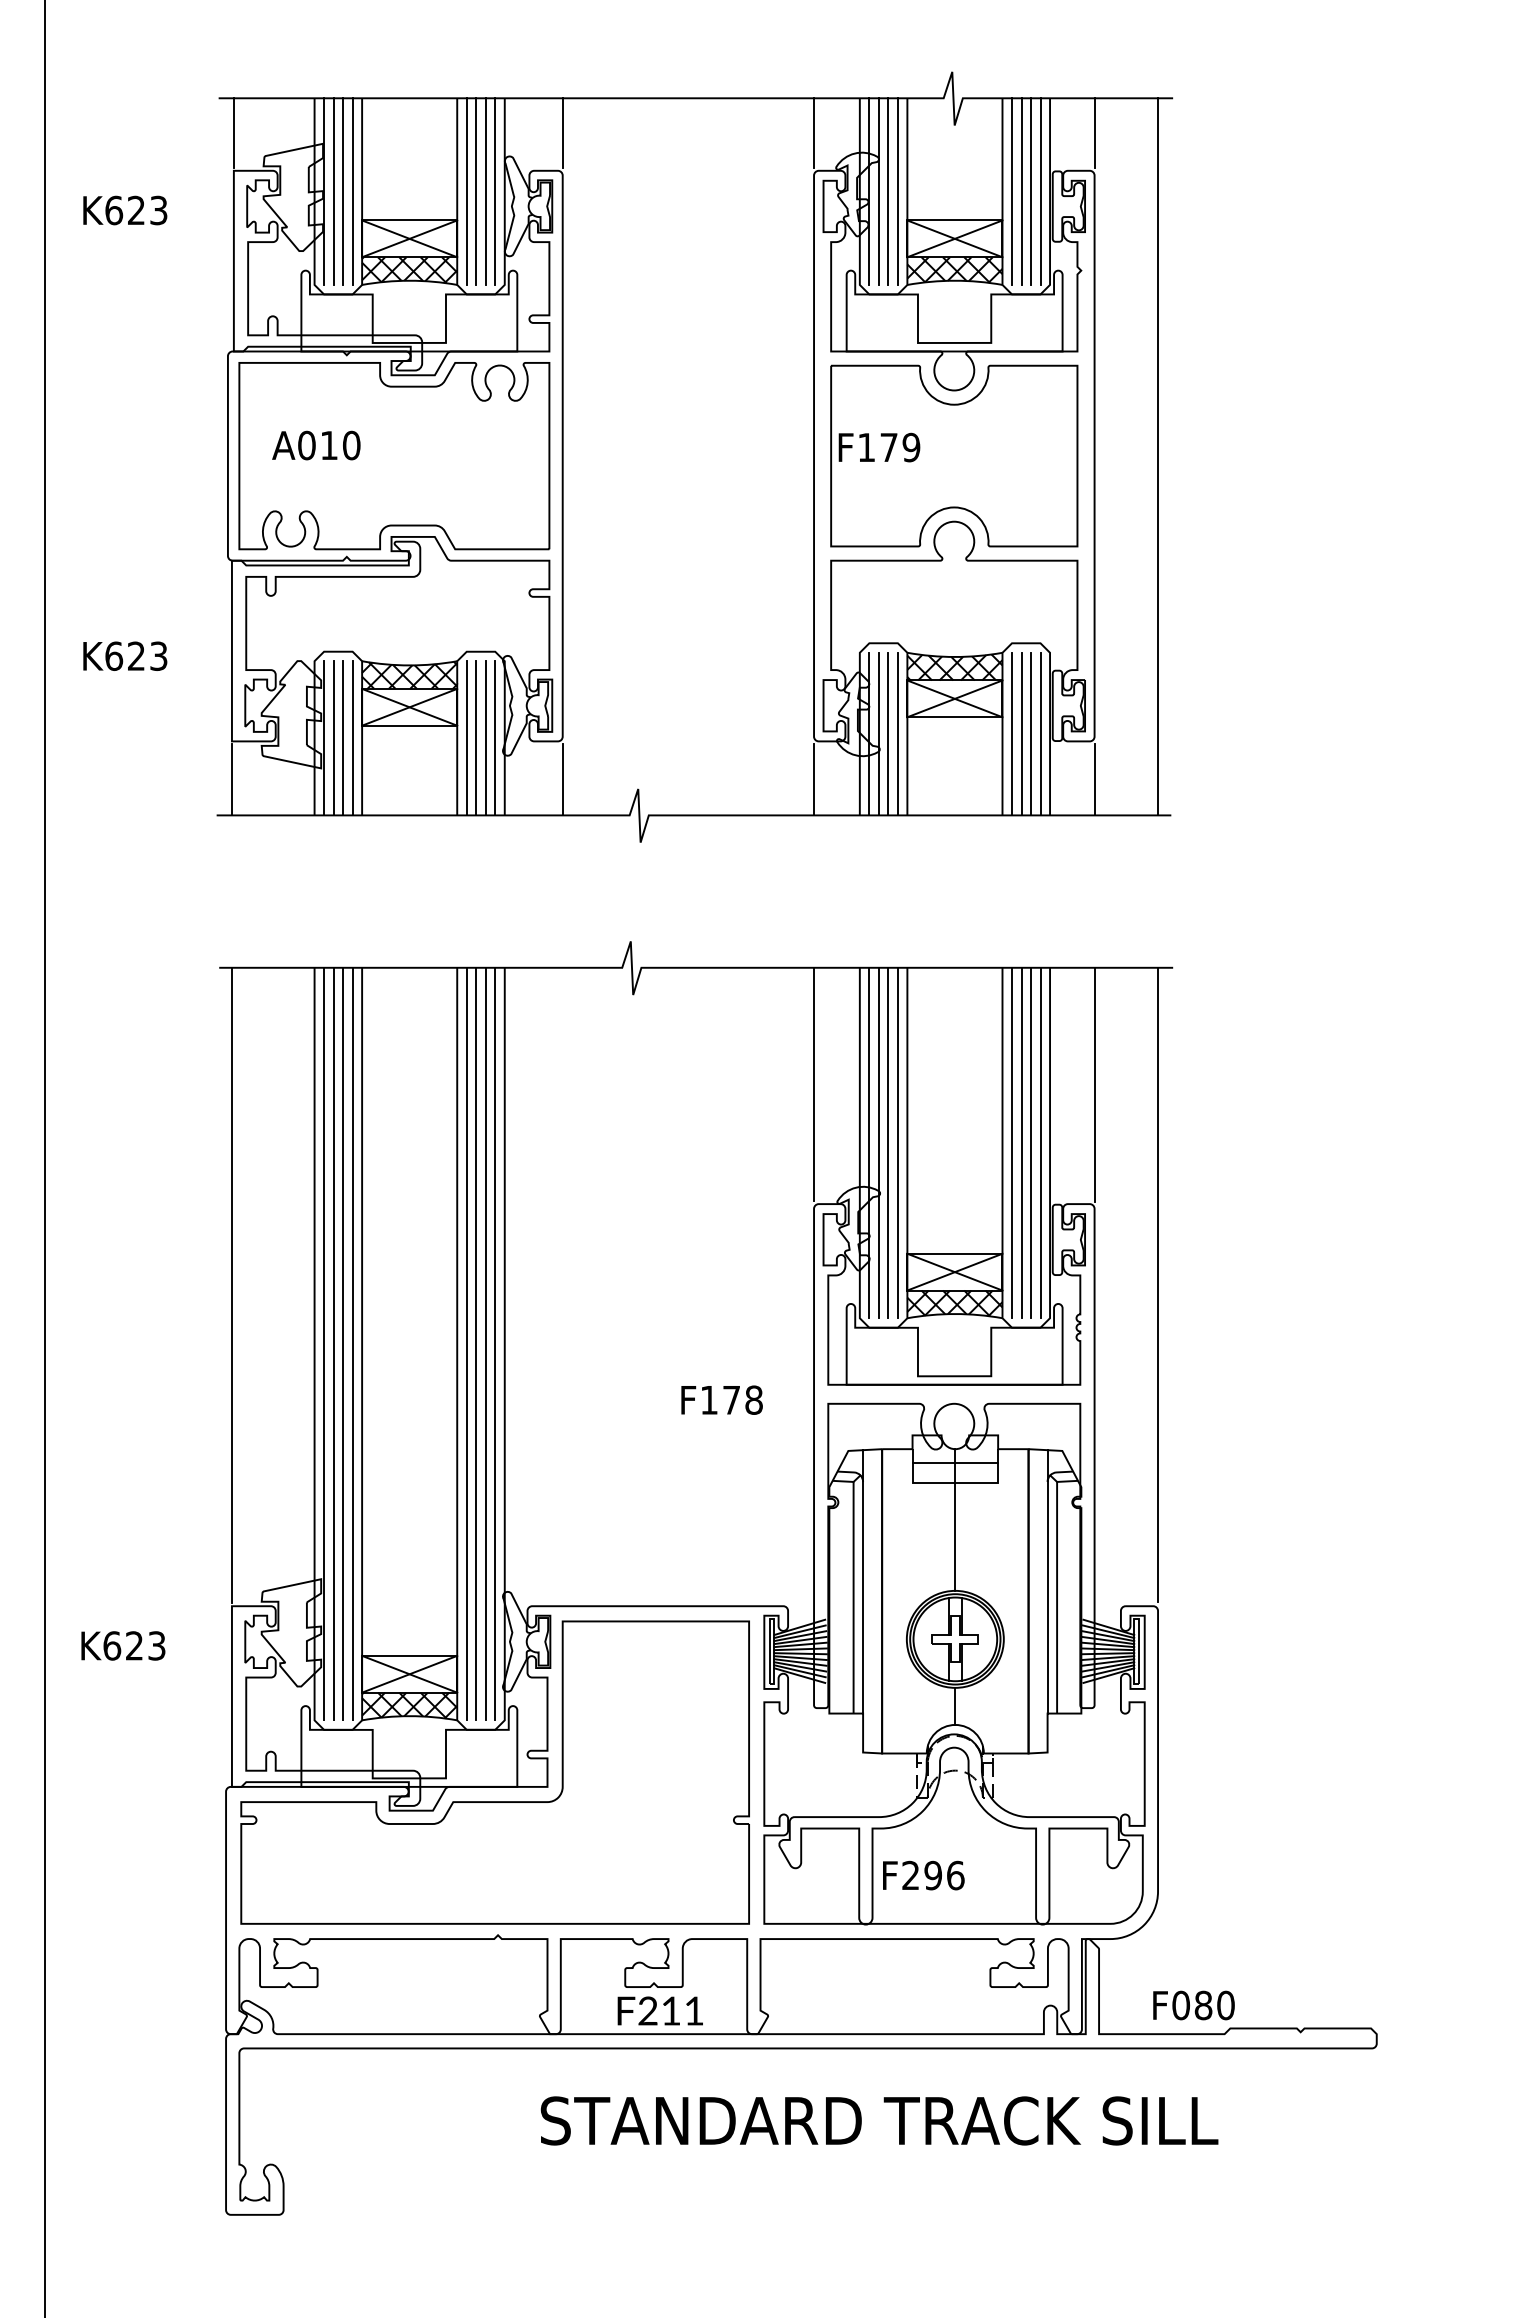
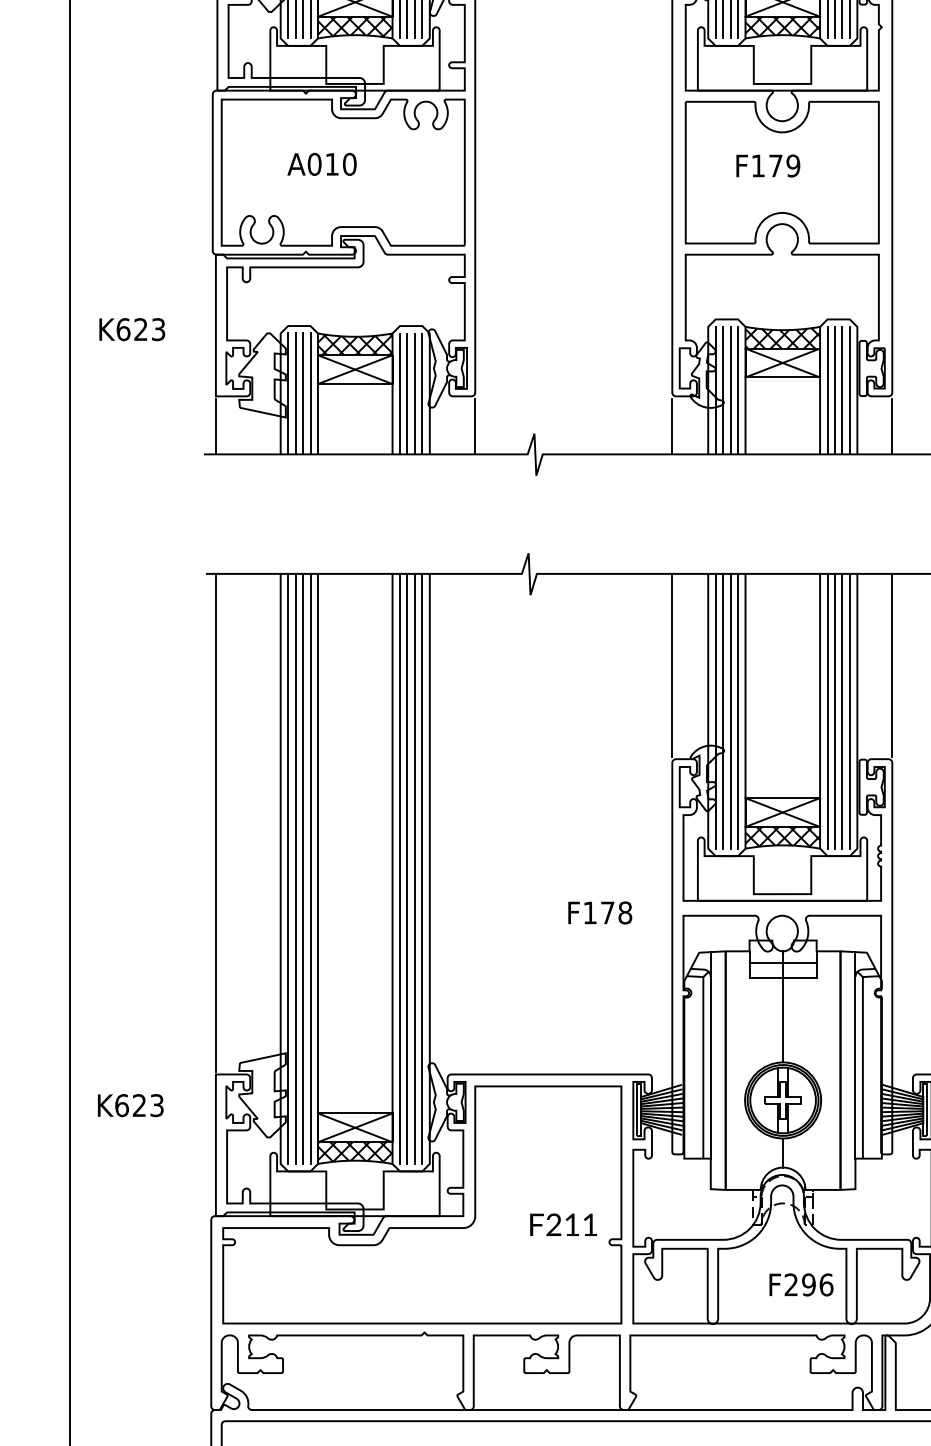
text: (316, 445) -> (322, 164), moved
text: (879, 447) -> (768, 165), moved
text: (923, 1875) -> (801, 1284), moved
text: (659, 2010) -> (562, 1224), moved

